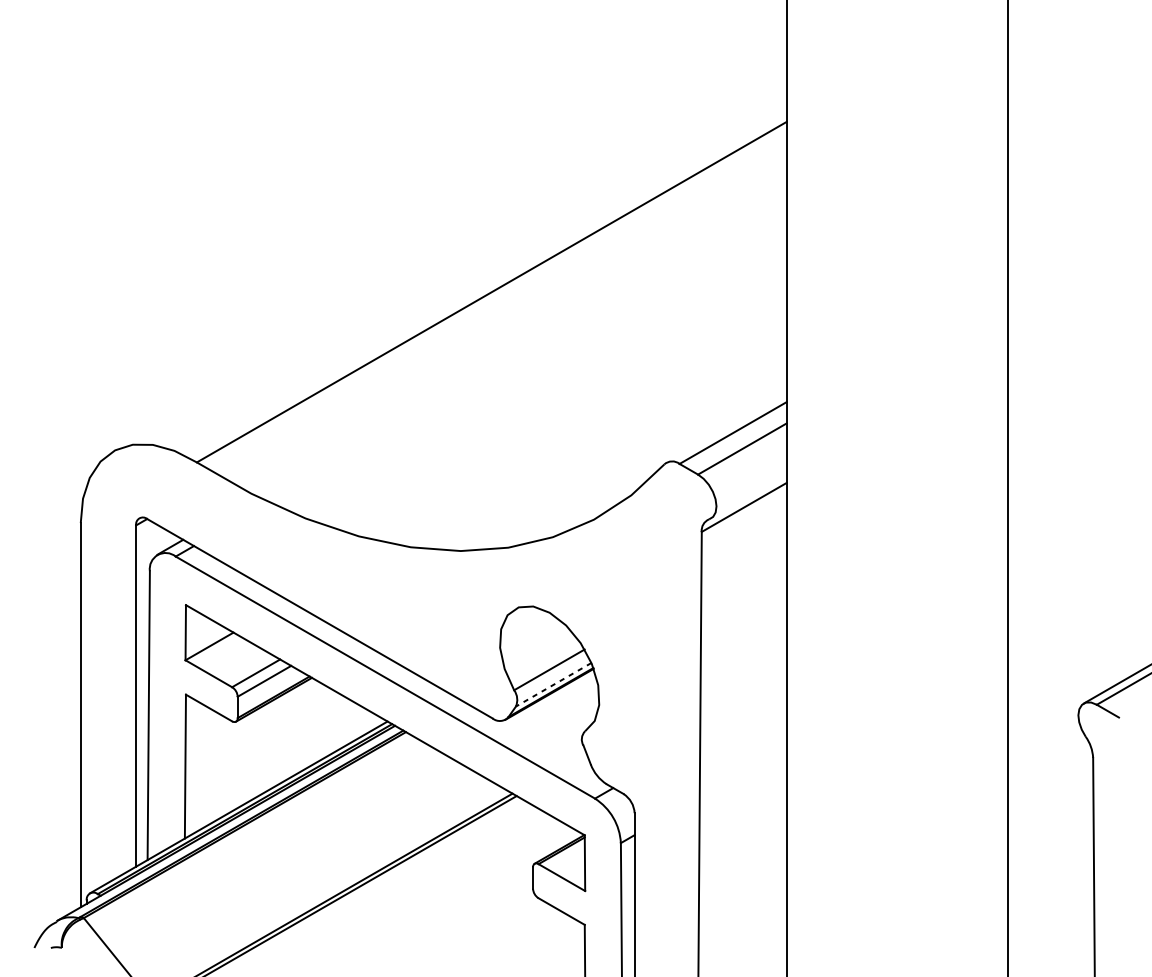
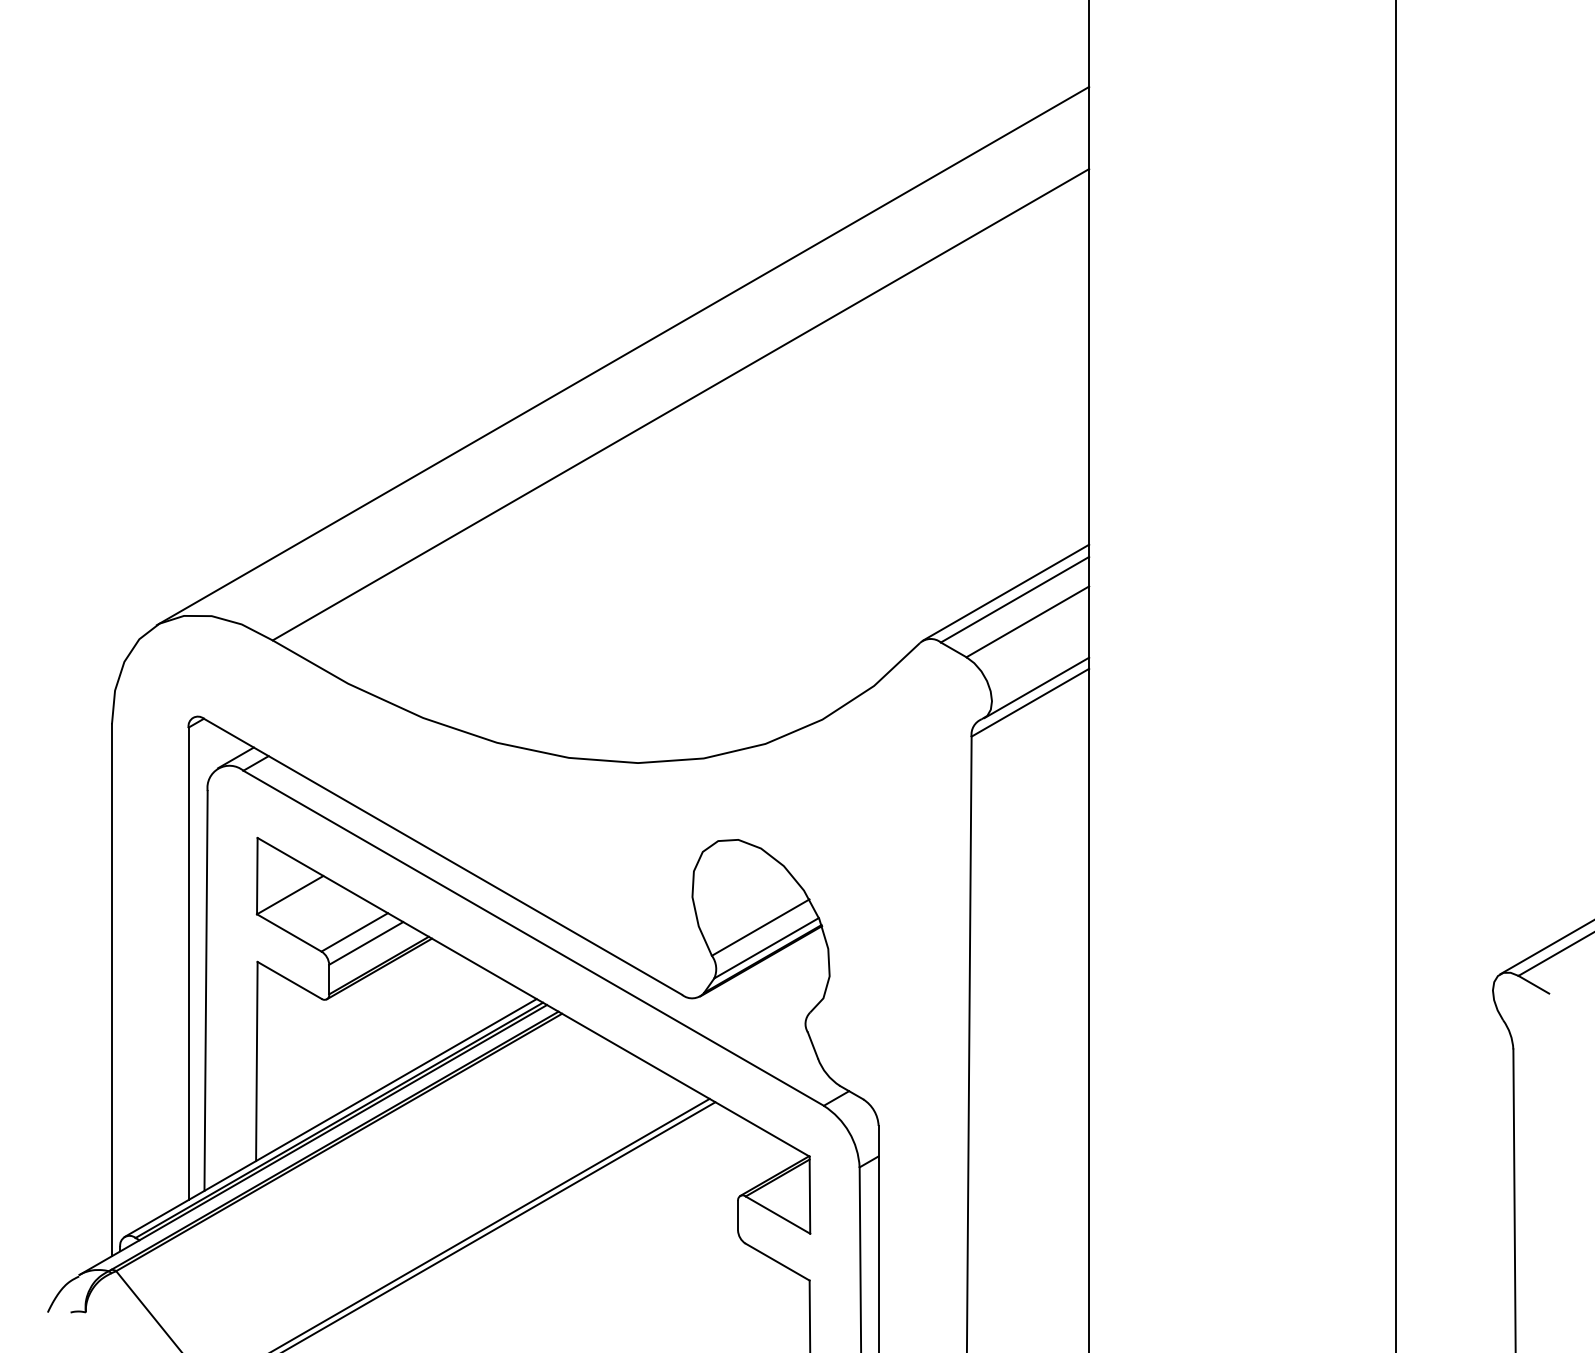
line: (449, 256) -> (622, 355), added
line: (726, 427) -> (1005, 592), added
line: (748, 496) -> (1036, 687), added
line: (553, 684) -> (766, 948), dashed -> solid

